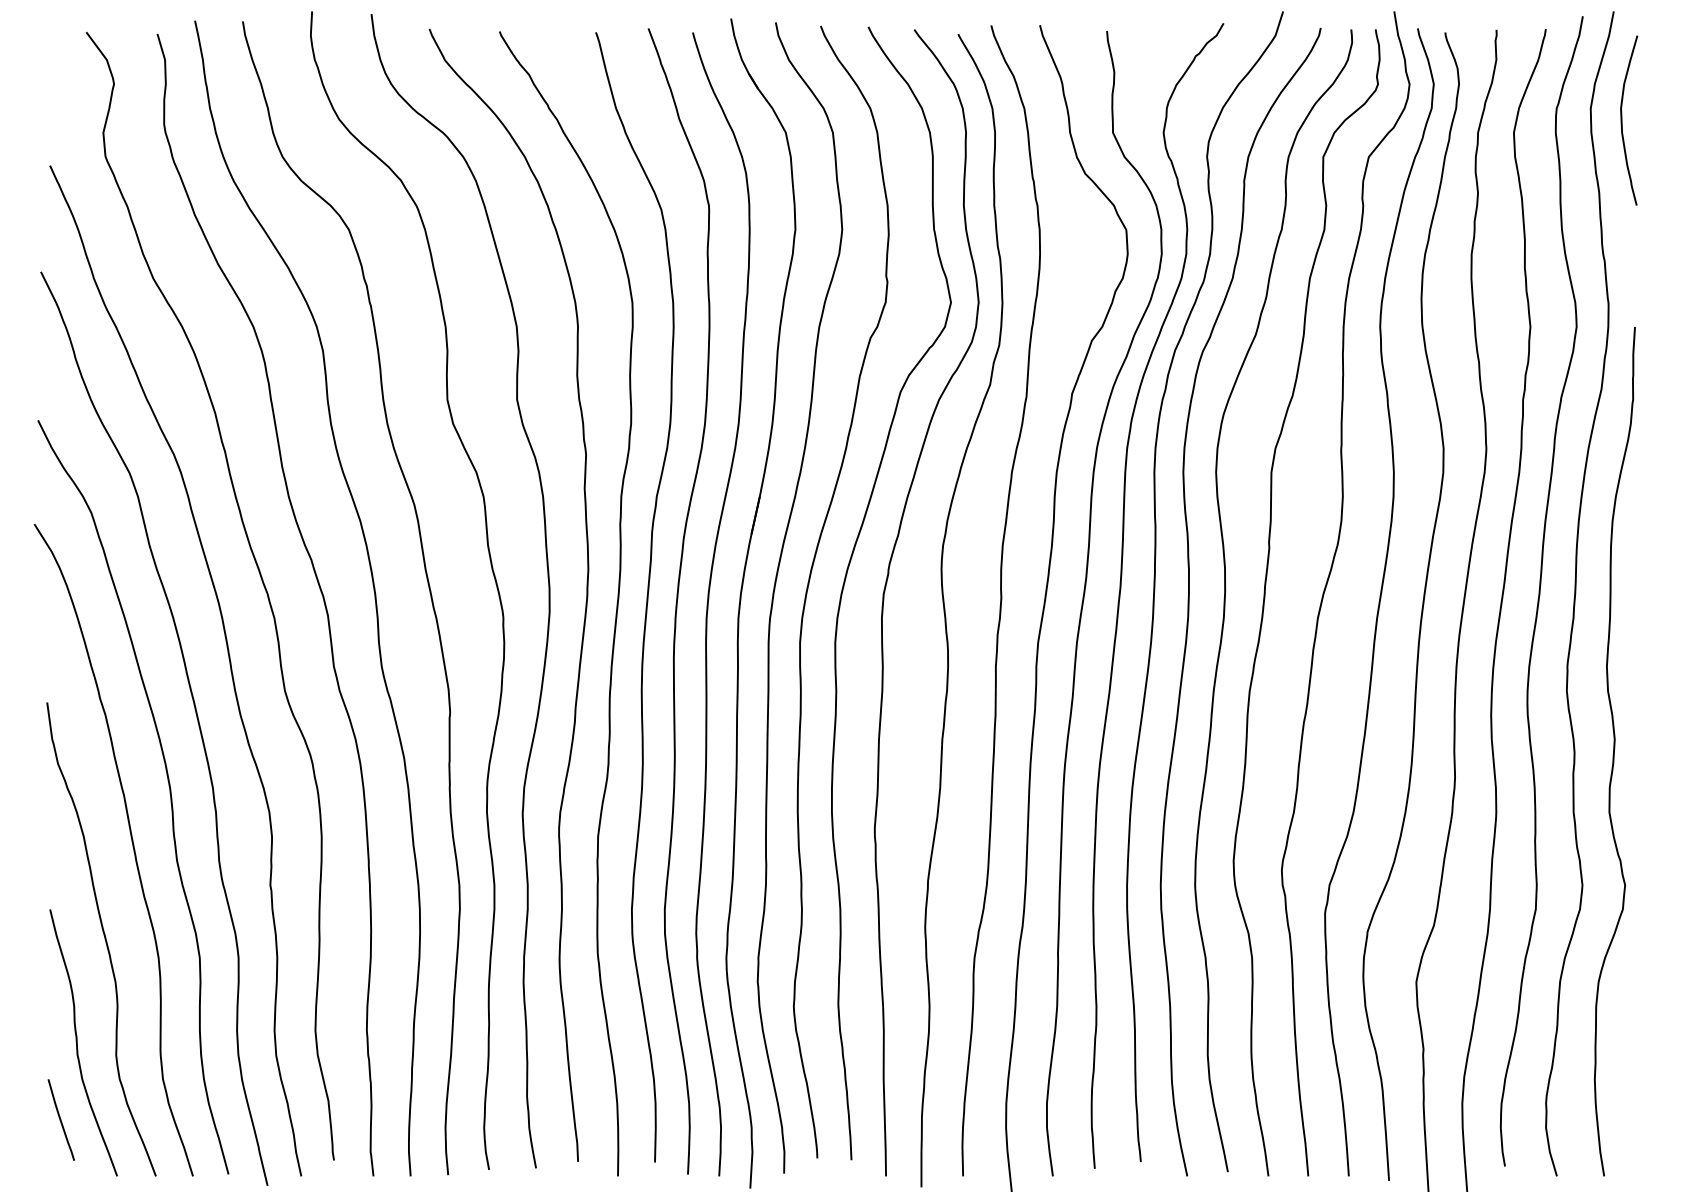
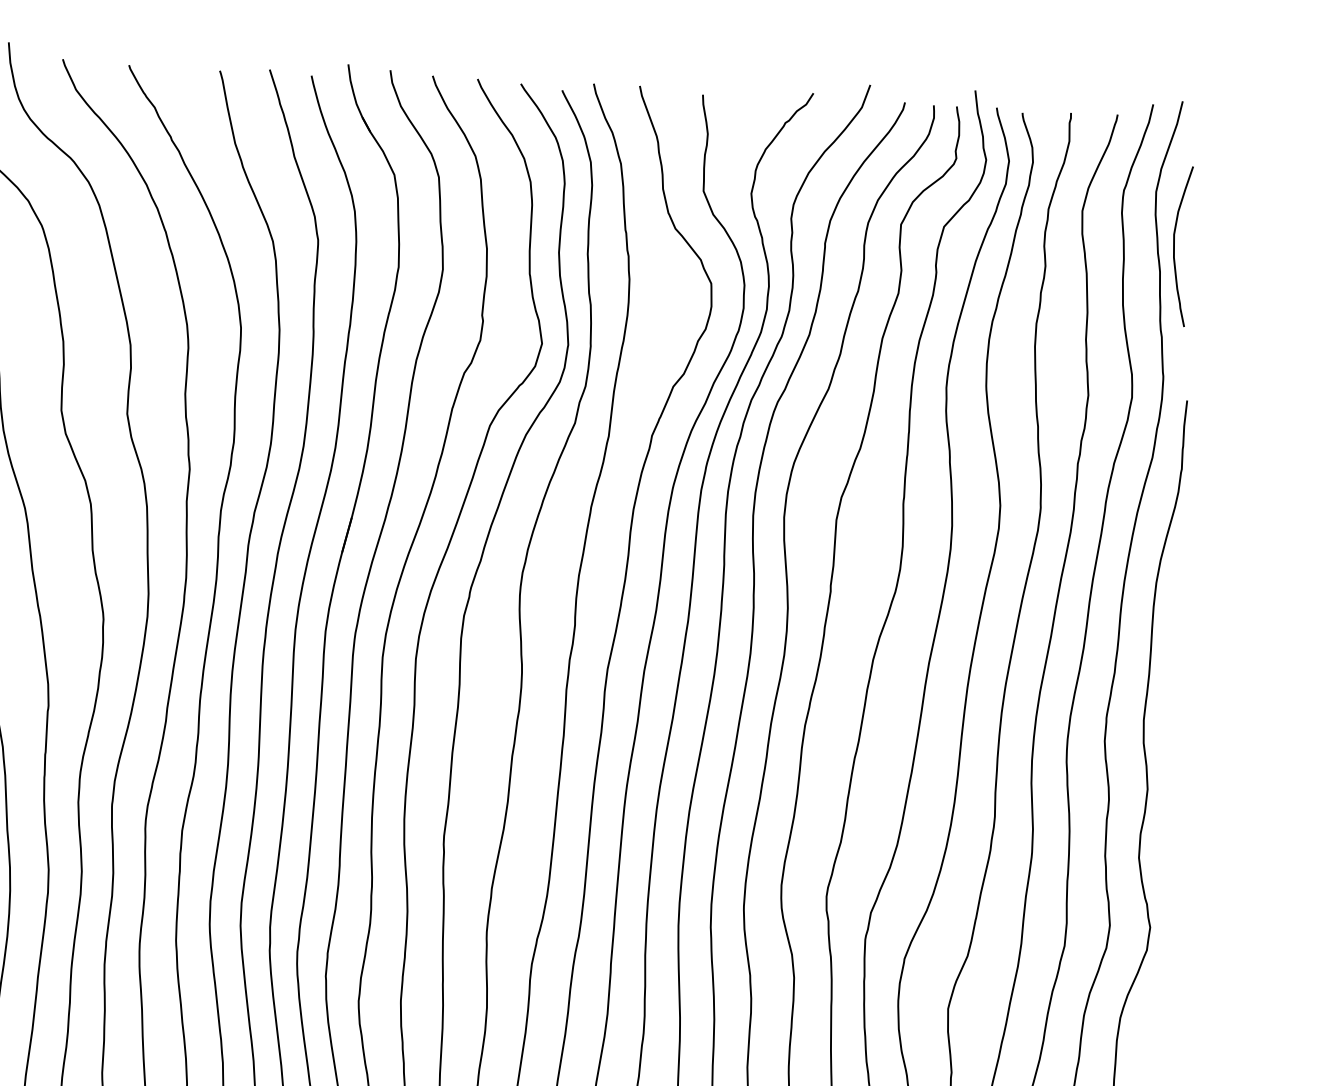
curve: (1622, 120) -> (1174, 245), moved

